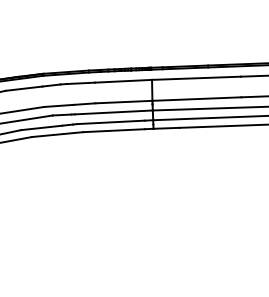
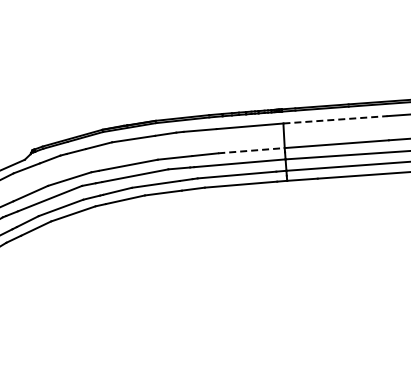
line: (196, 78) -> (335, 119), solid -> dashed
line: (124, 101) -> (251, 150), solid -> dashed

